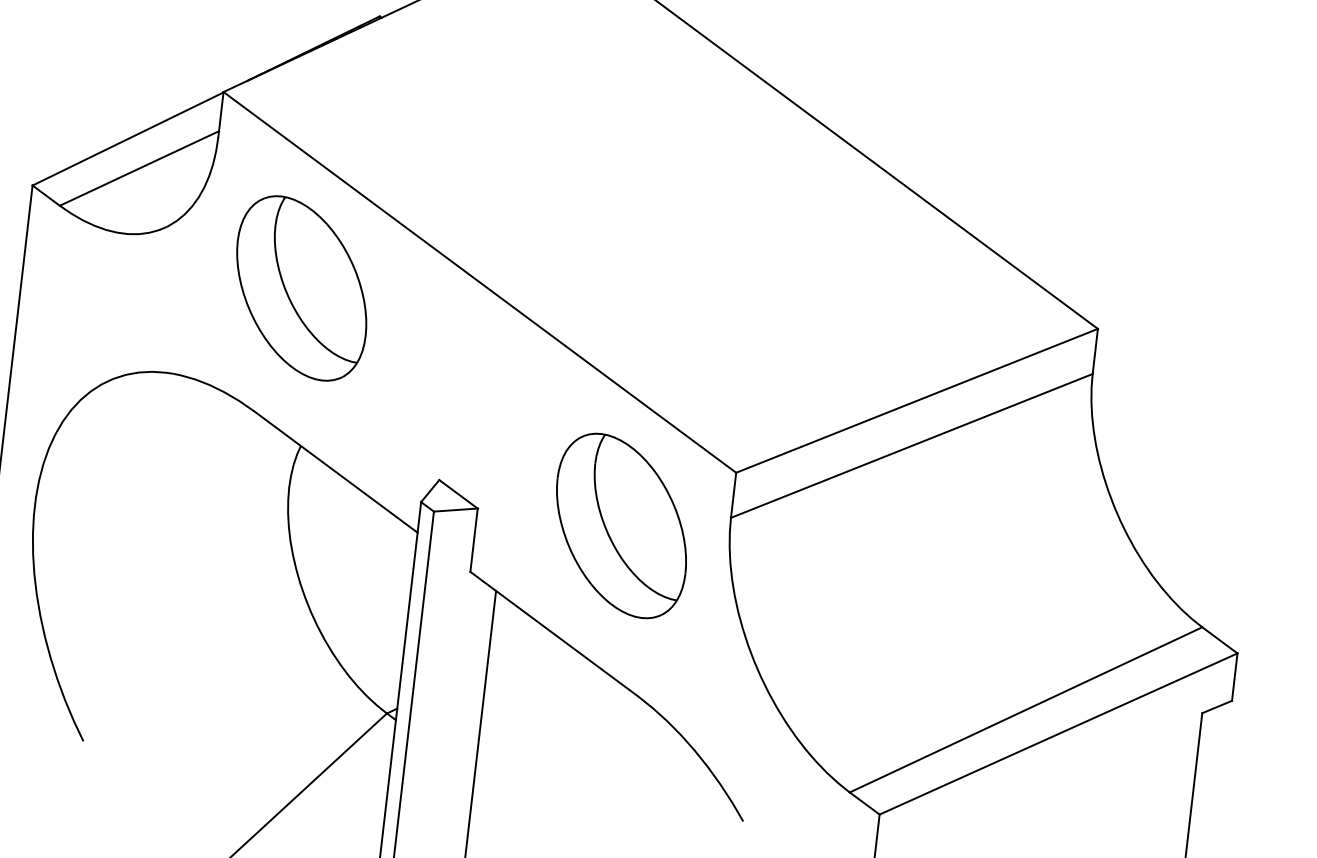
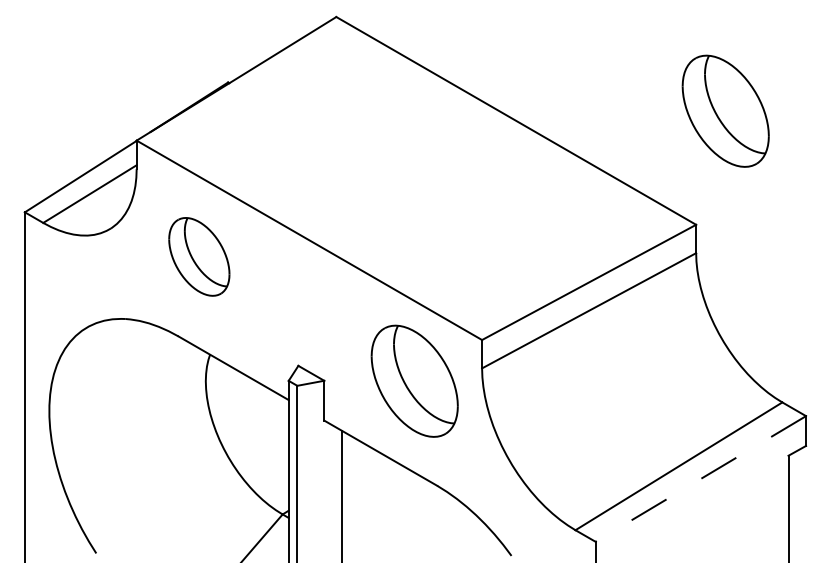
part: (1165, 152) -> (725, 110), added
part: (302, 287) -> (199, 256), size x0.7
line: (1058, 733) -> (700, 478), solid -> dashed

